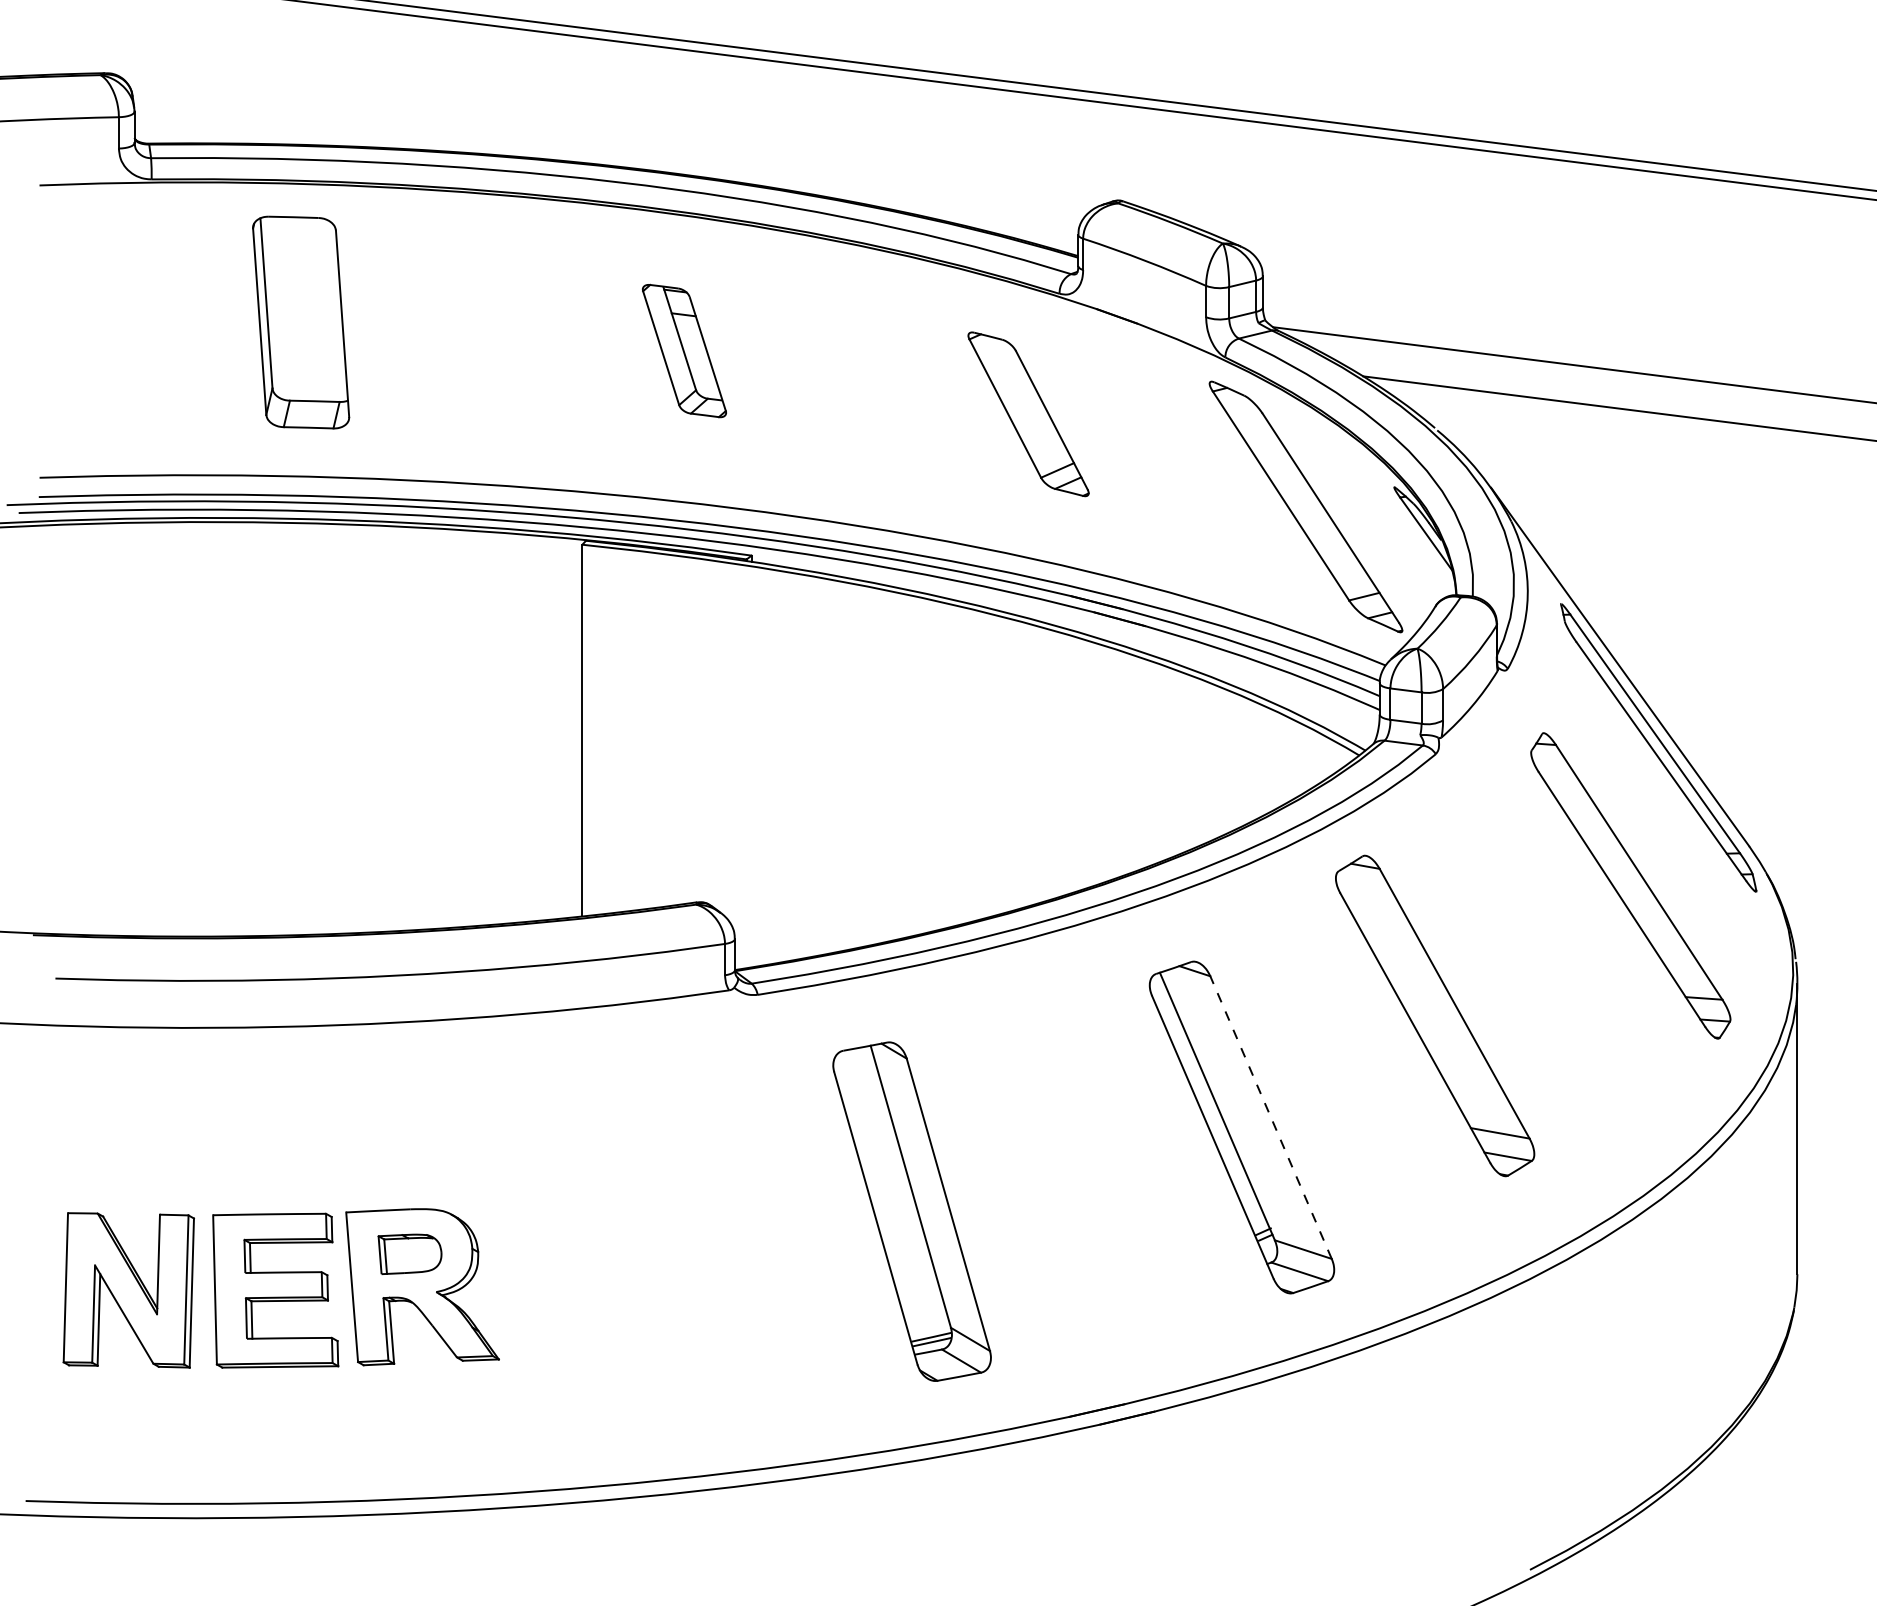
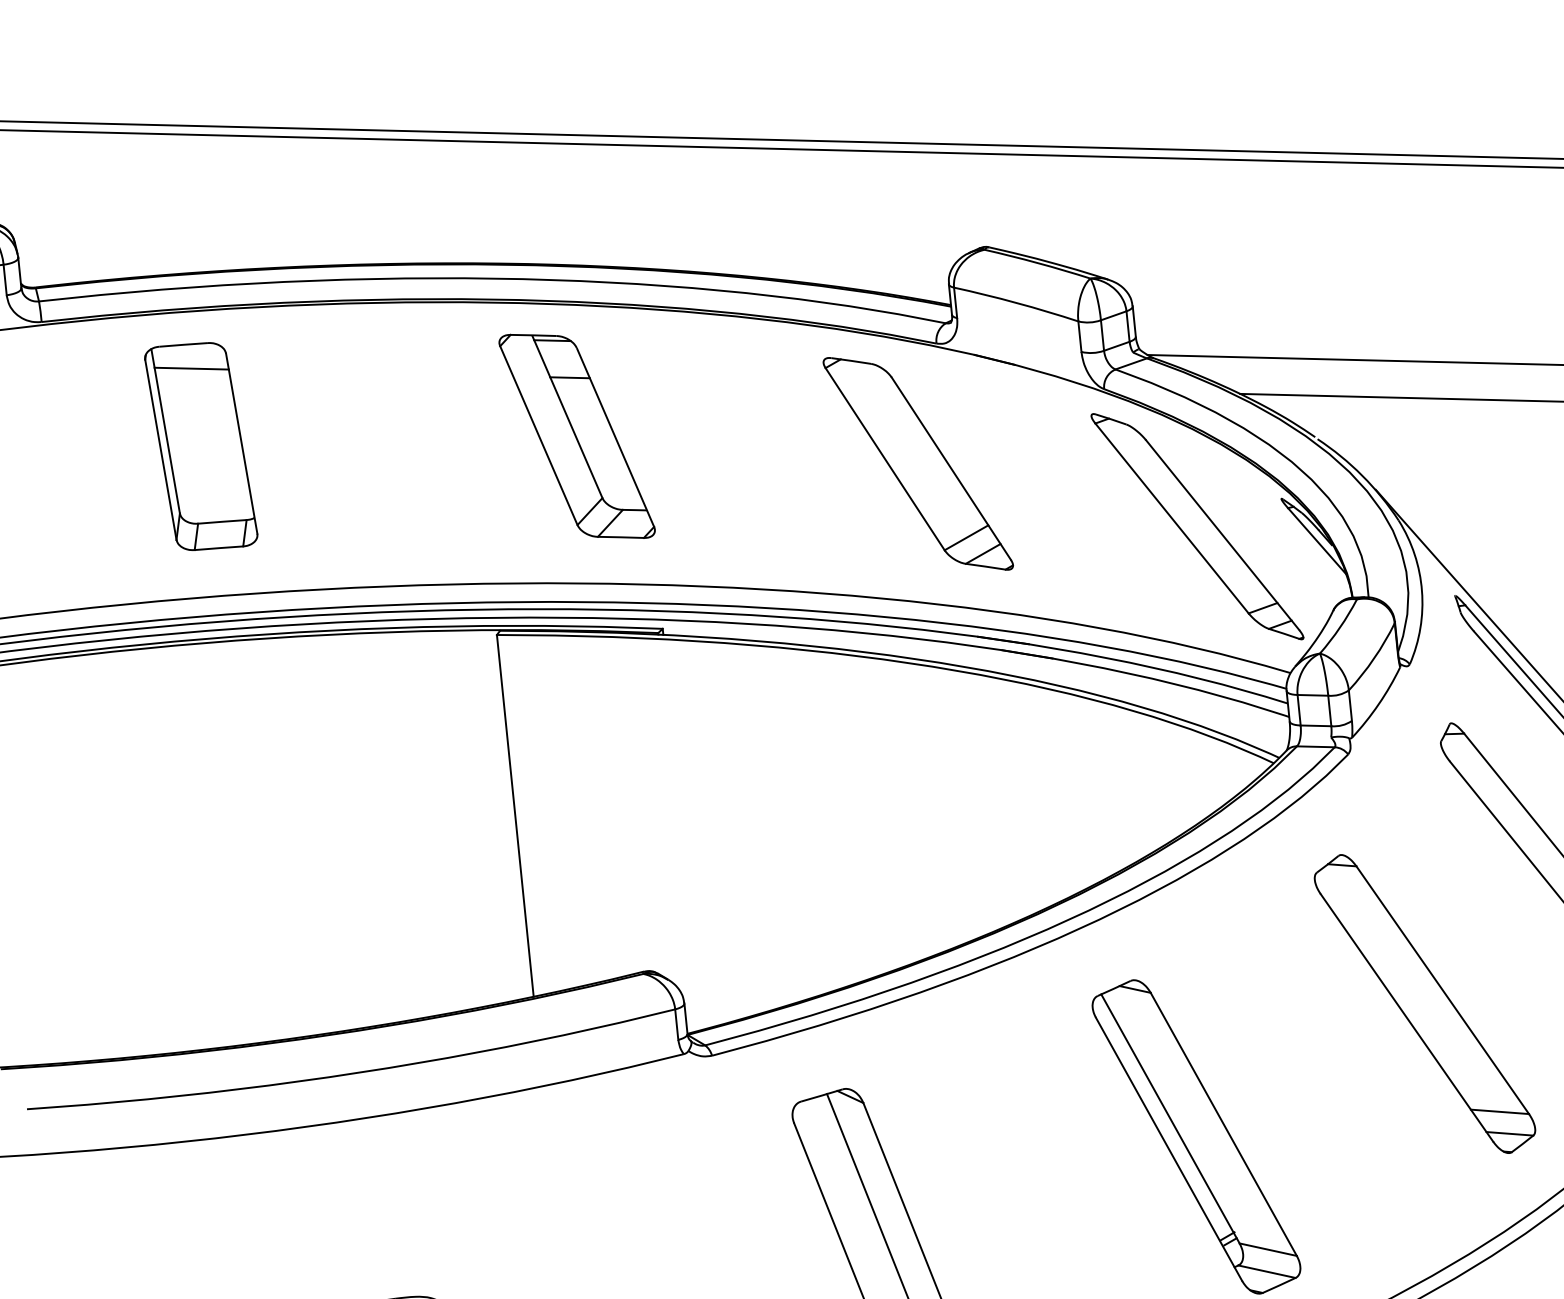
line: (299, 242) -> (191, 368), added
part: (684, 350) -> (577, 435), size x1.67
part: (1028, 414) -> (918, 464), size x1.43
part: (1435, 1015) -> (1425, 1003), moved
line: (1271, 1117) -> (1224, 1124), dashed -> solid

